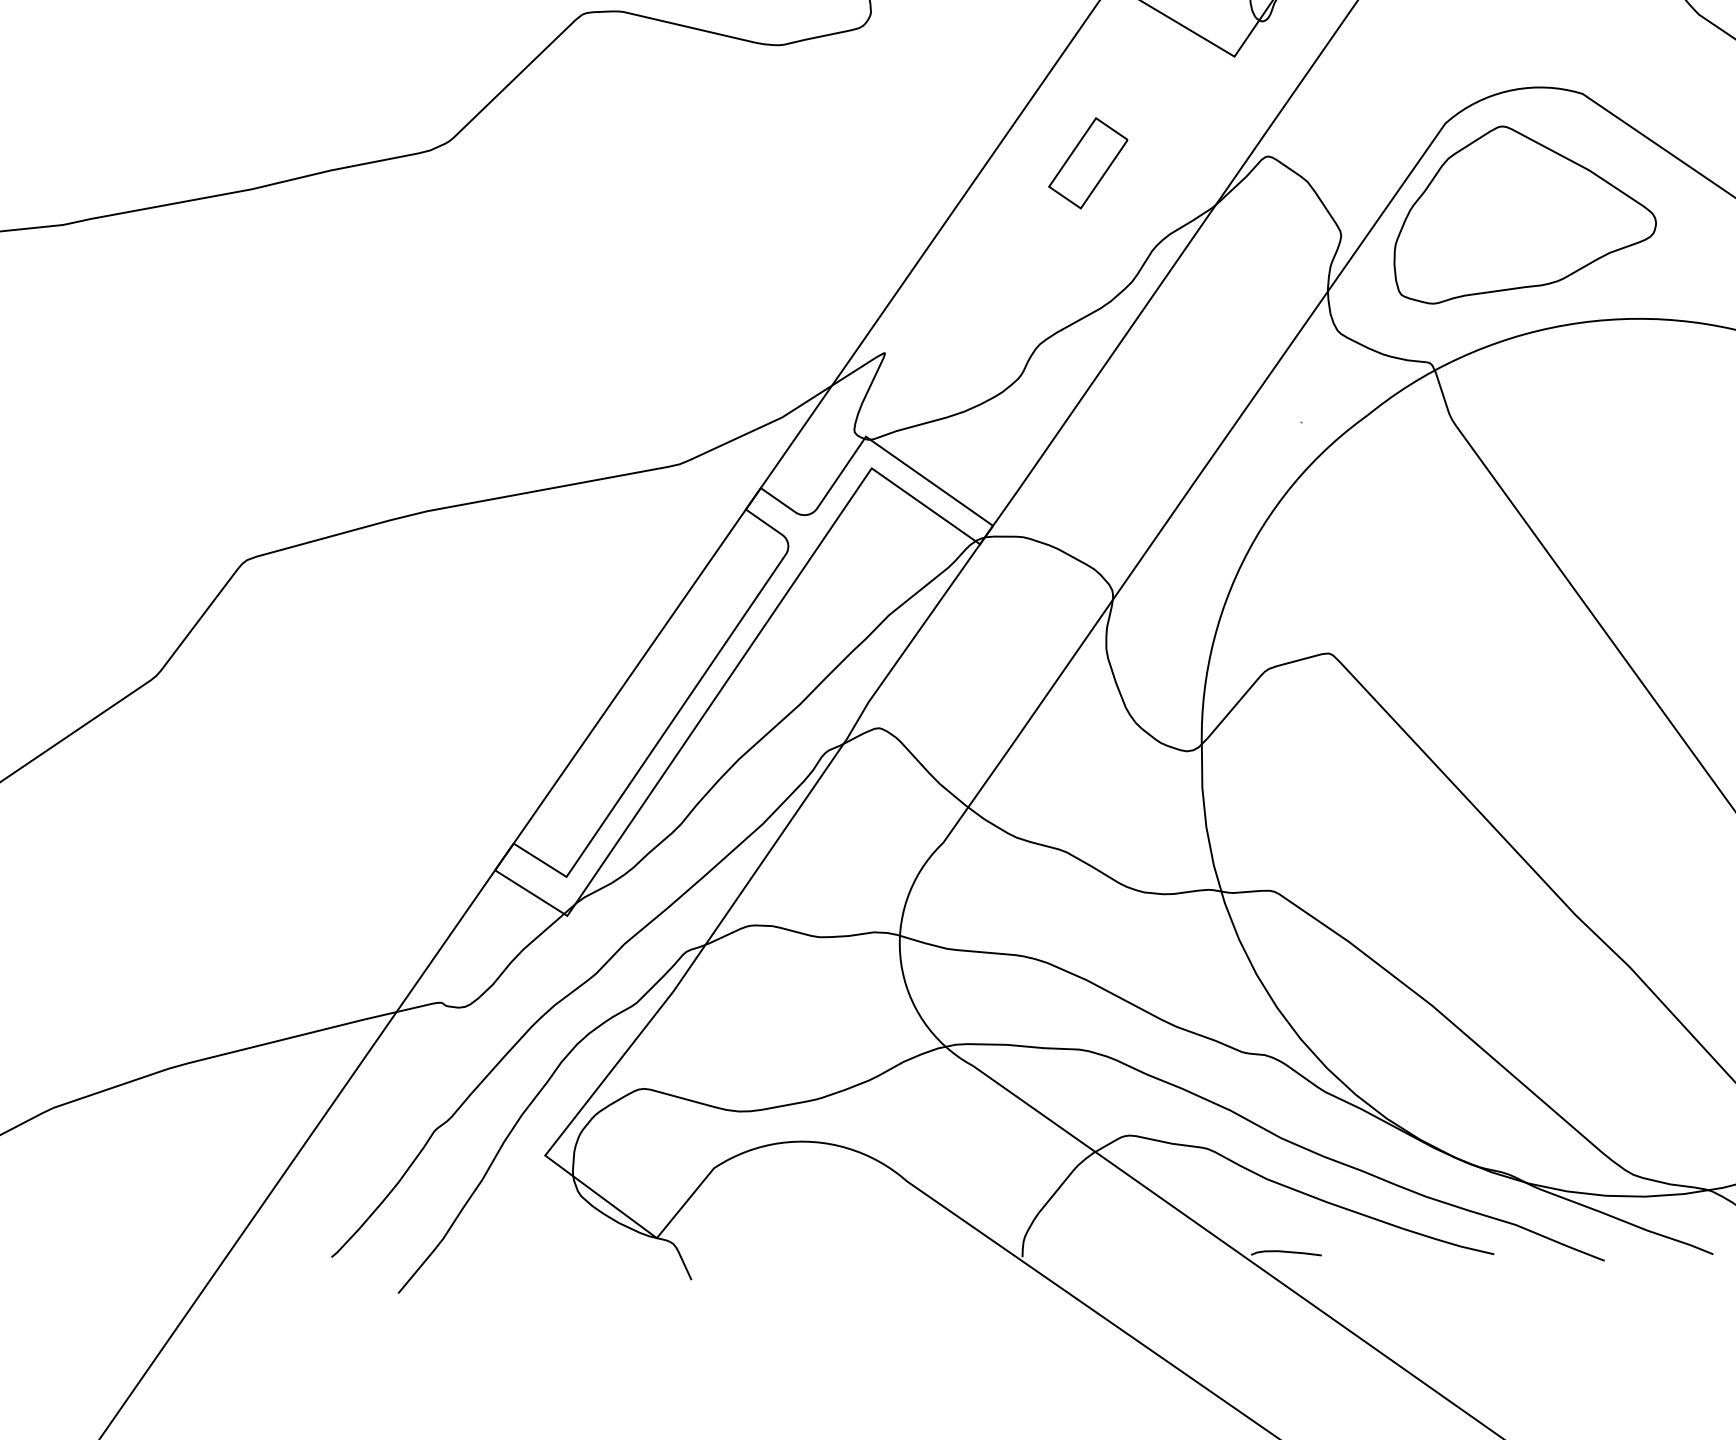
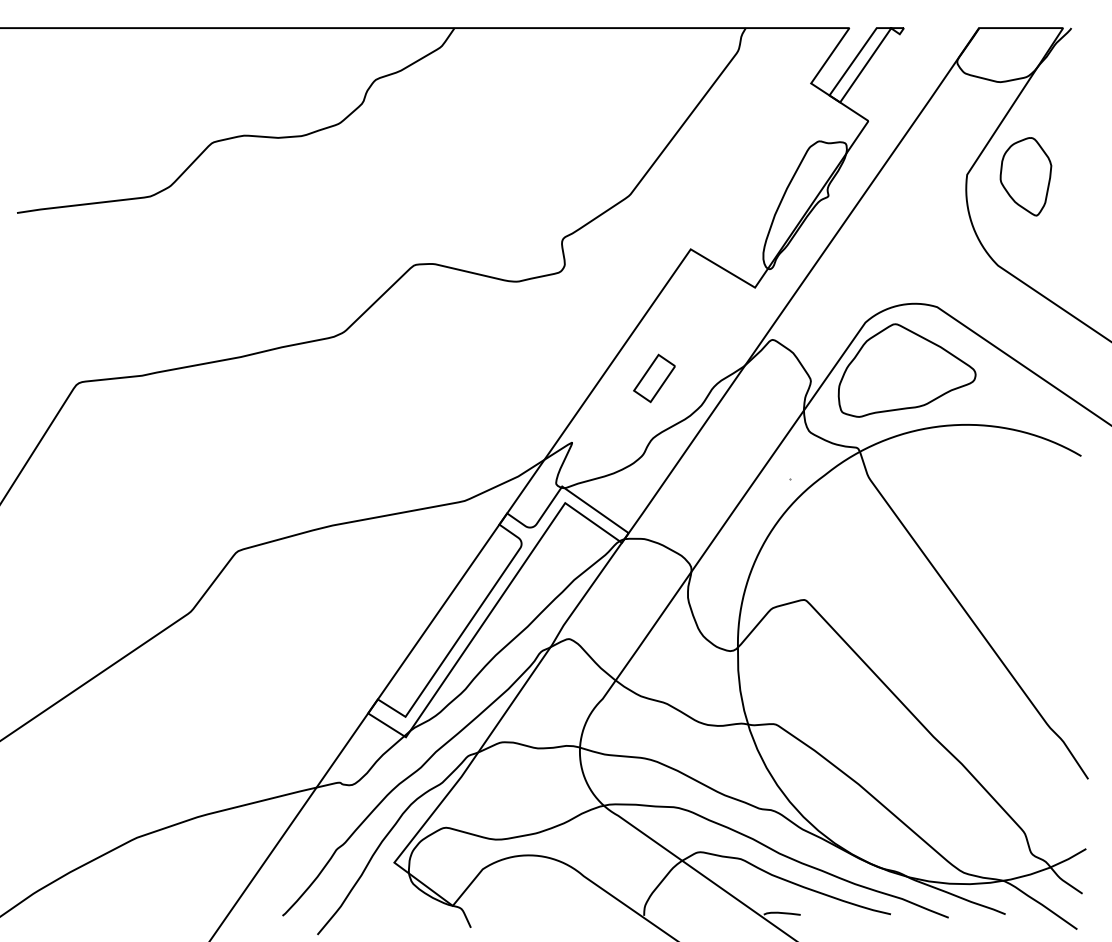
part: (1088, 163) -> (654, 378), moved

